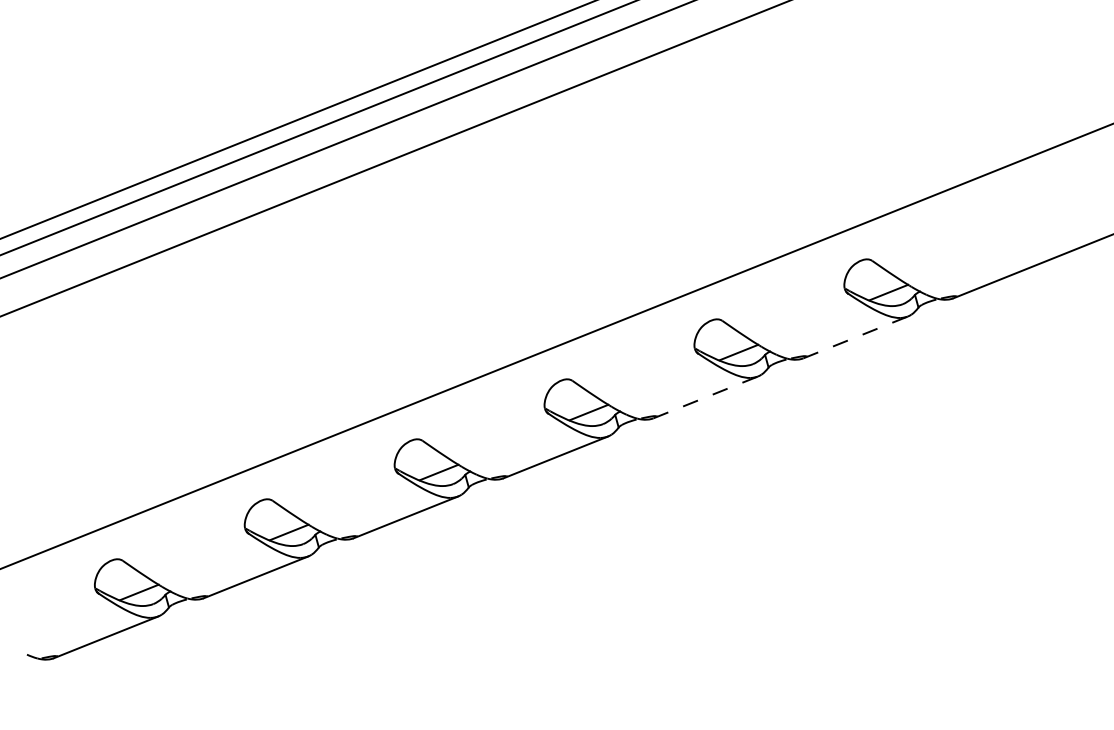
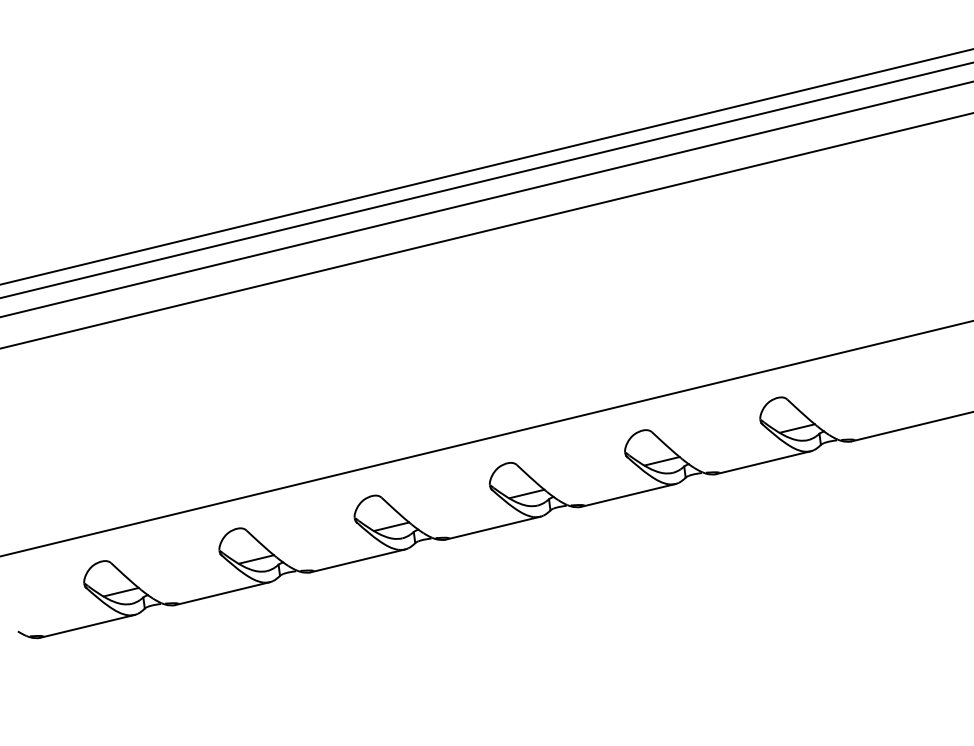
line: (856, 337) -> (764, 462), dashed -> solid
line: (705, 397) -> (628, 495), dashed -> solid

